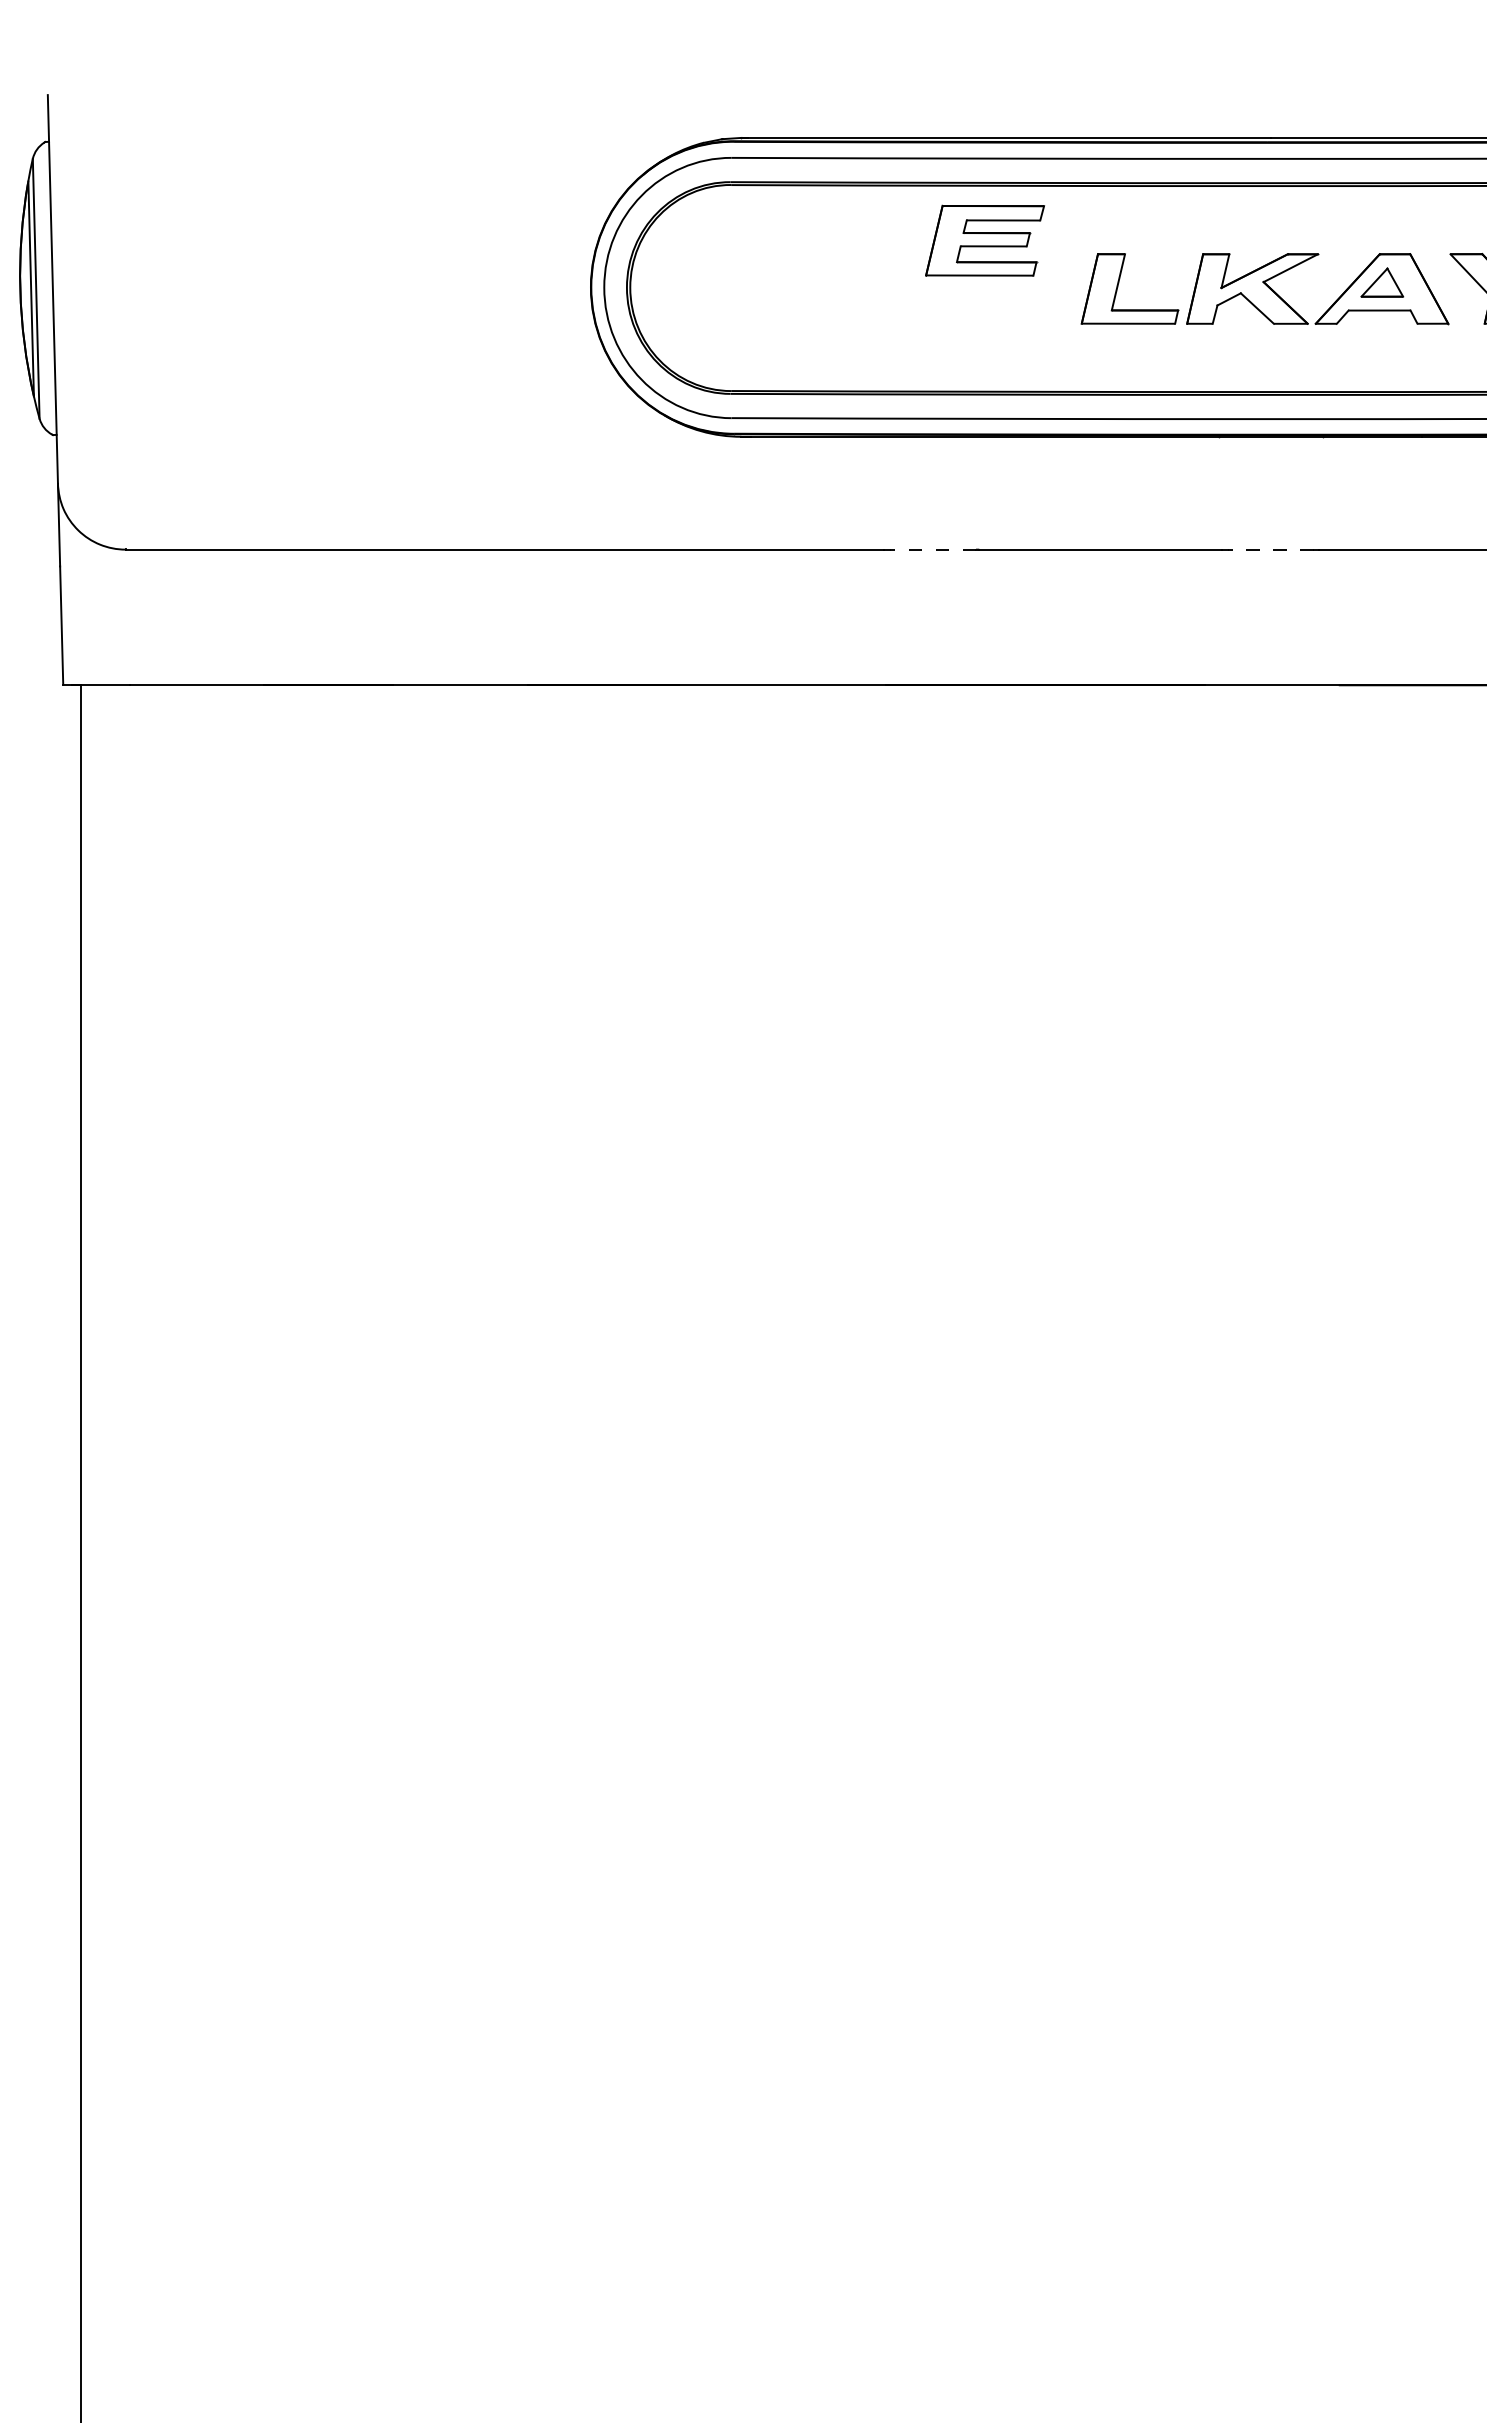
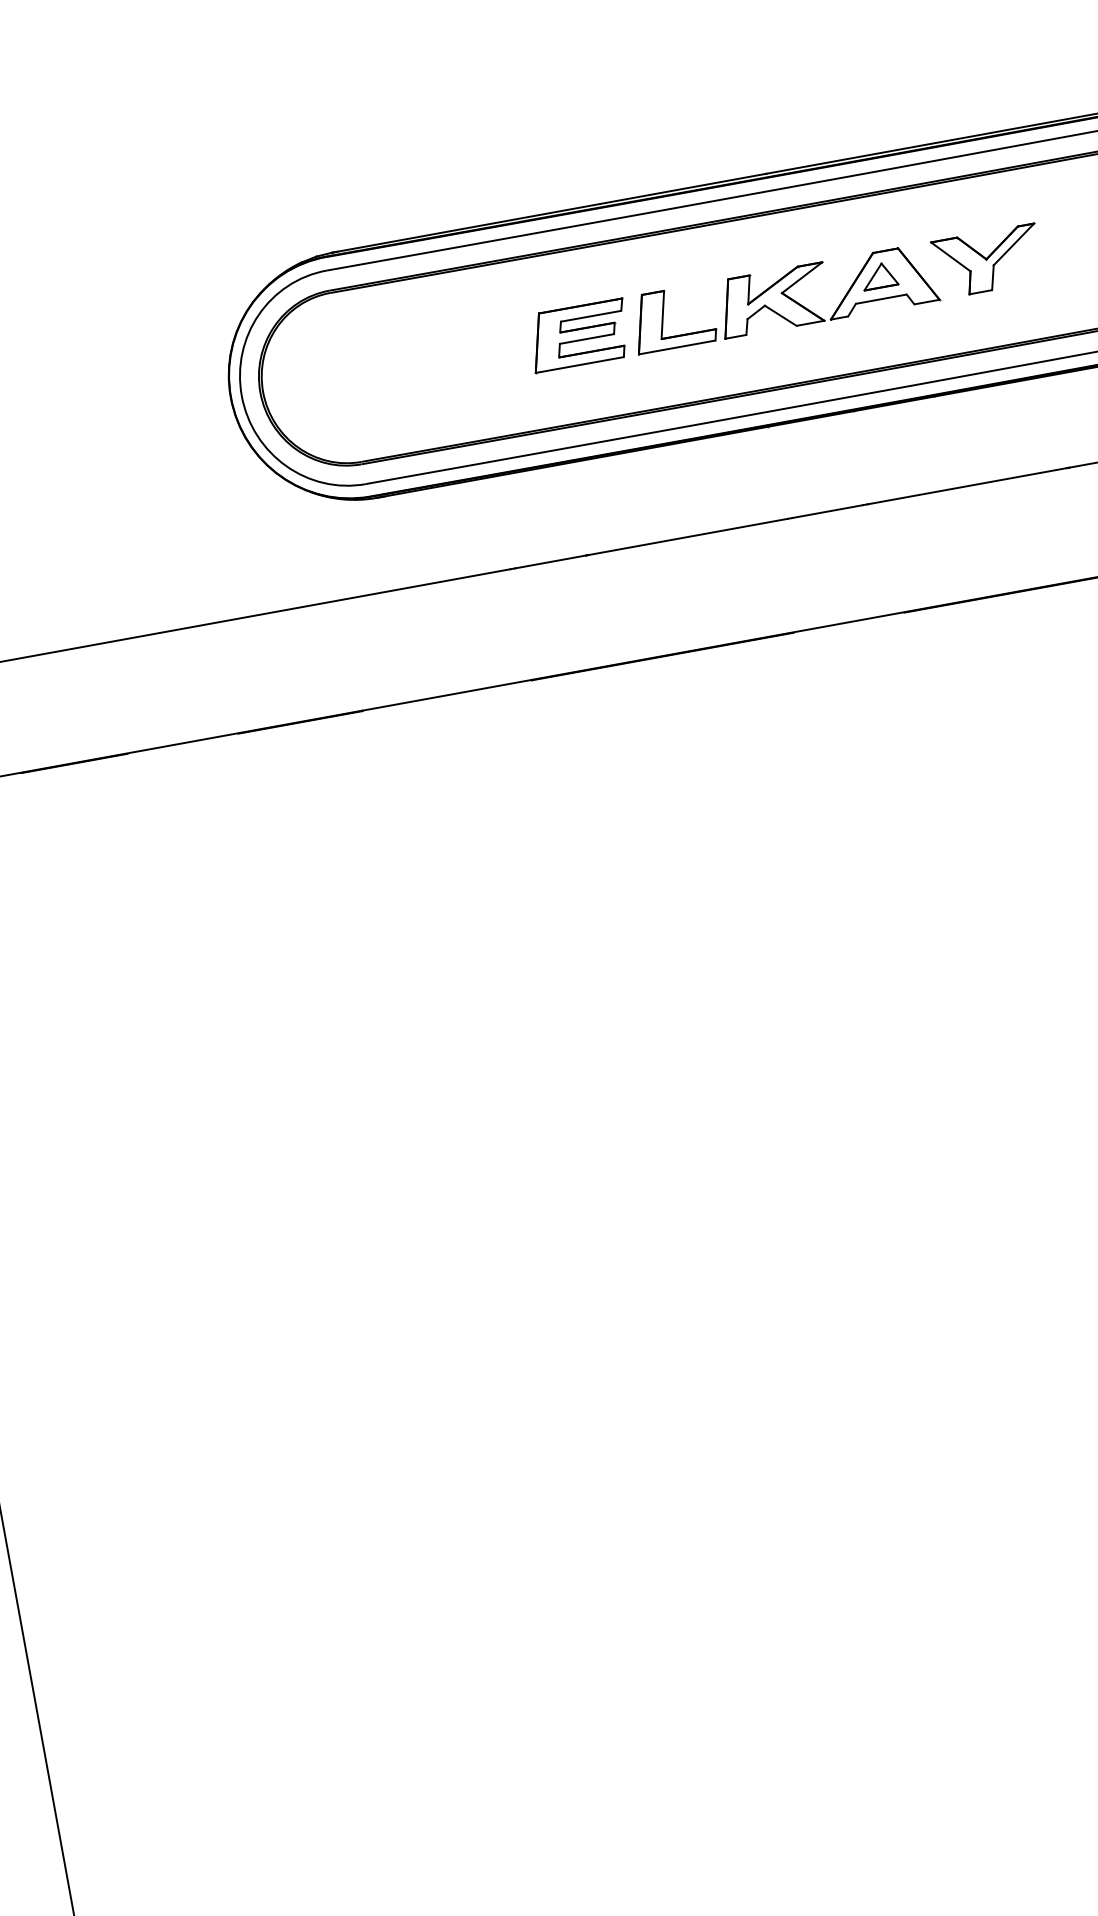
part: (985, 240) -> (579, 335), moved
line: (932, 549) -> (550, 561), dashed -> solid
line: (1270, 549) -> (827, 511), dashed -> solid

